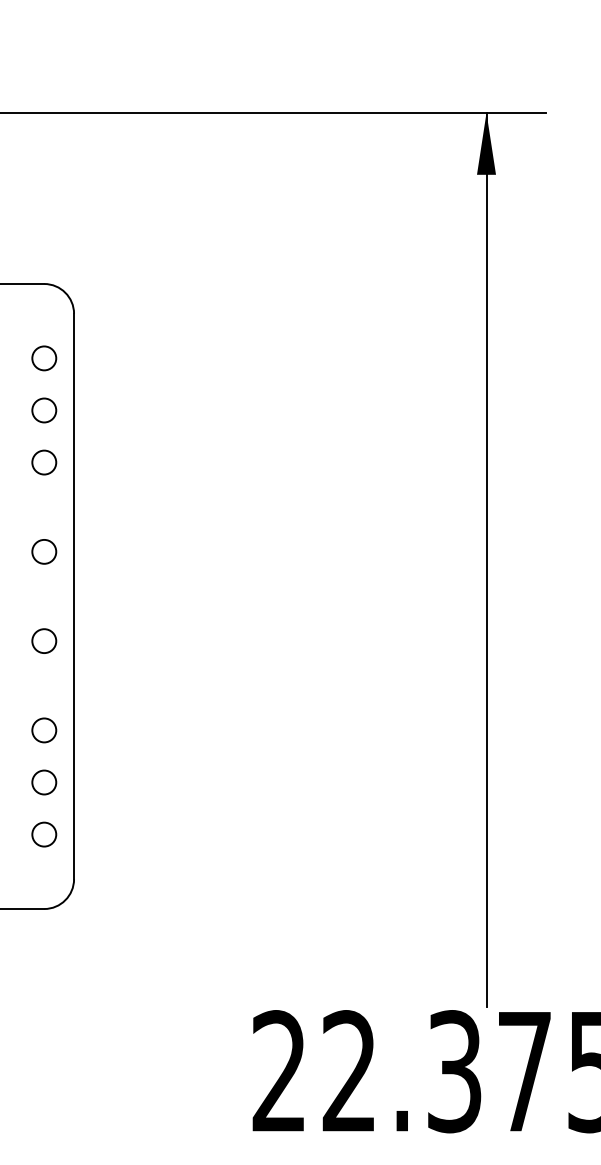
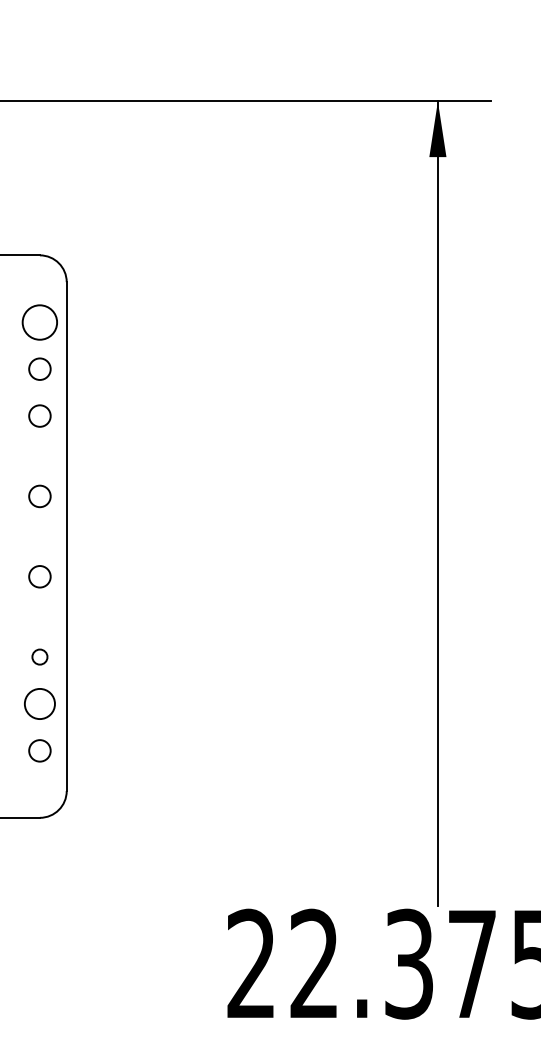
circle: (43, 357) -> (39, 321), size x1.6
circle: (43, 729) -> (39, 656), size x0.7
circle: (43, 781) -> (39, 703), size x1.4

